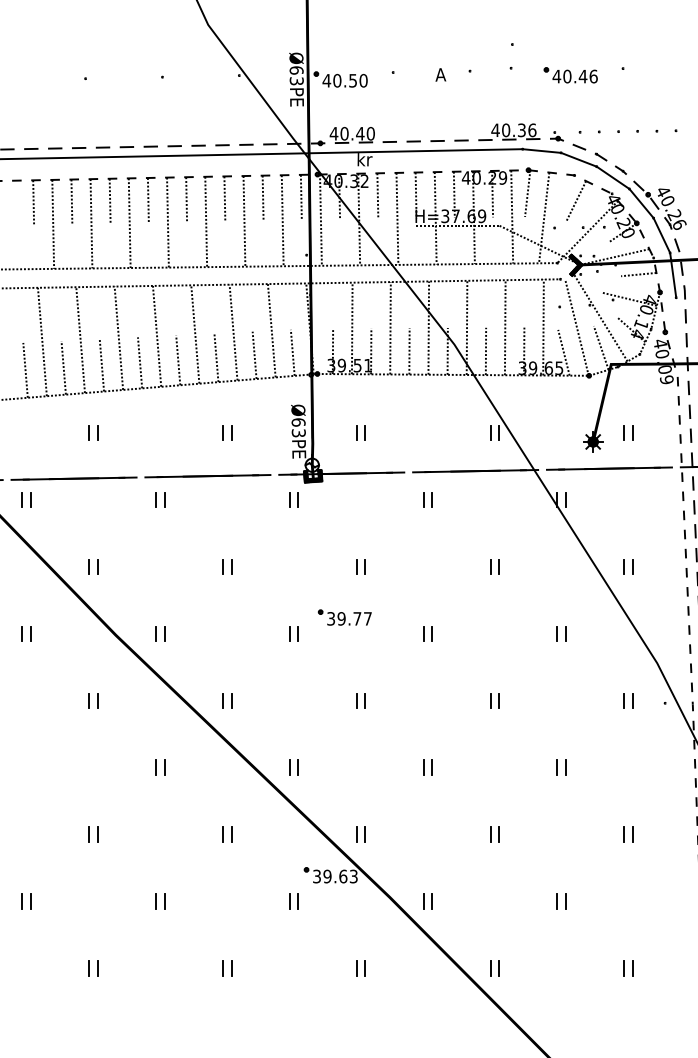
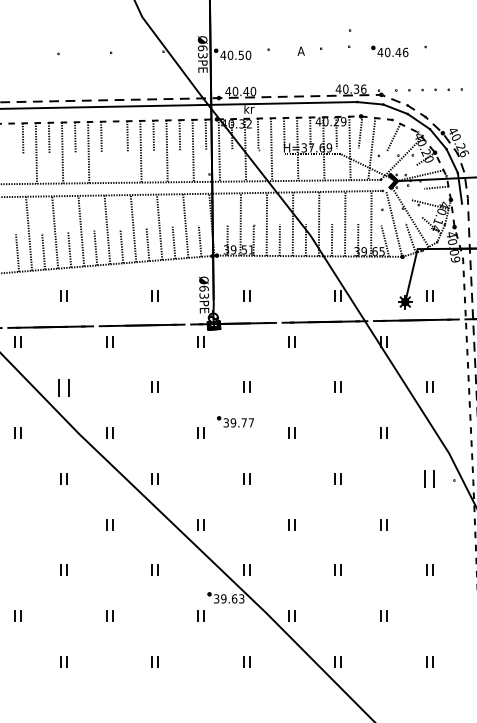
line: (167, 221) -> (114, 151), removed
part: (92, 565) -> (63, 386), size x1.6
part: (628, 700) -> (429, 478), size x1.6

